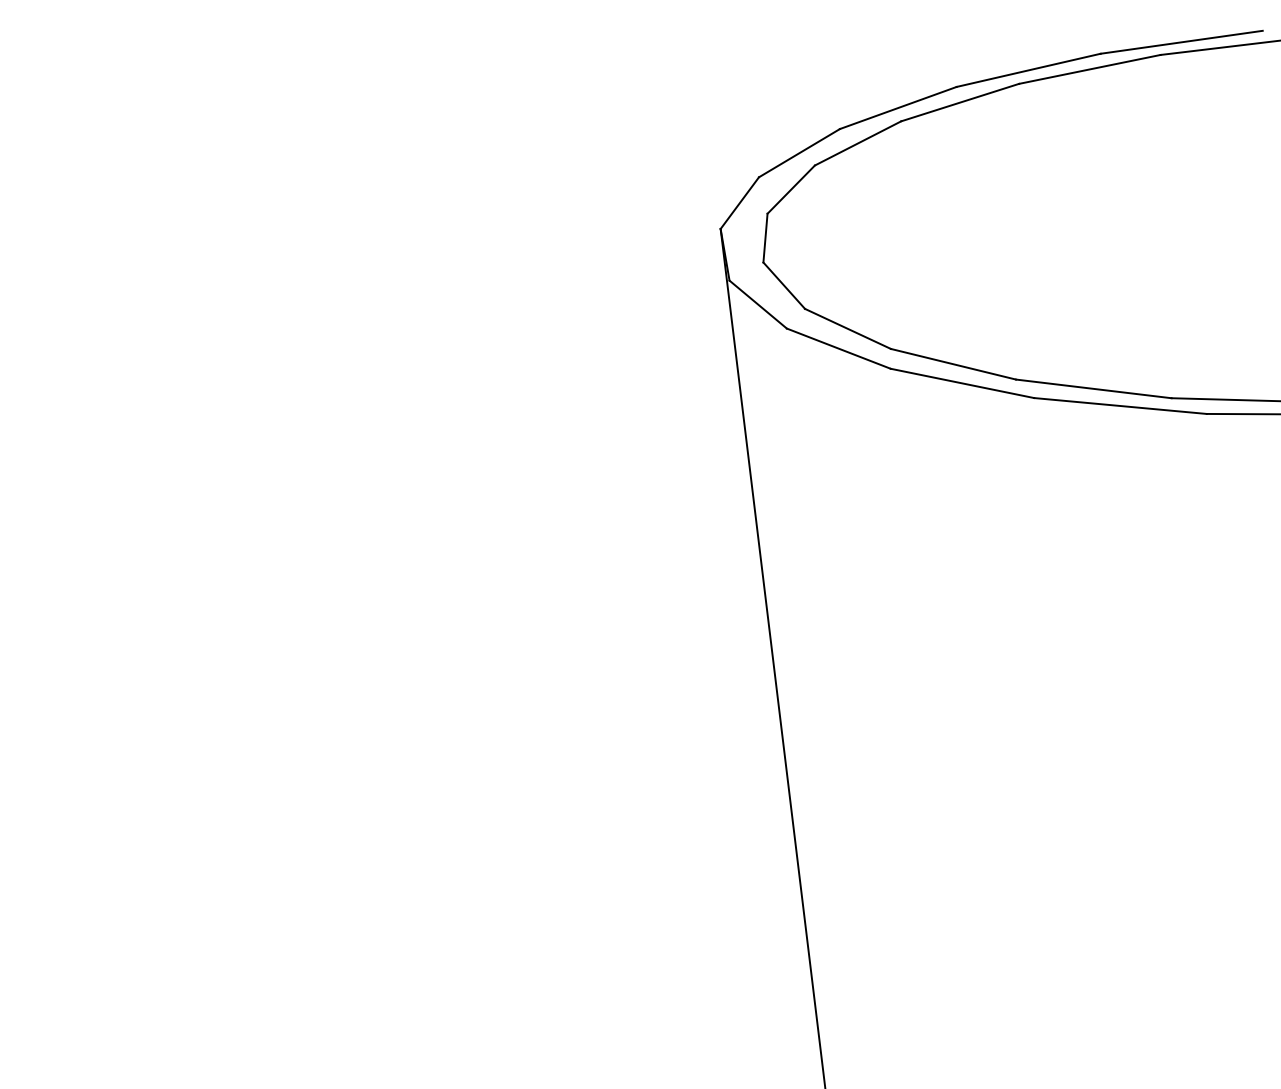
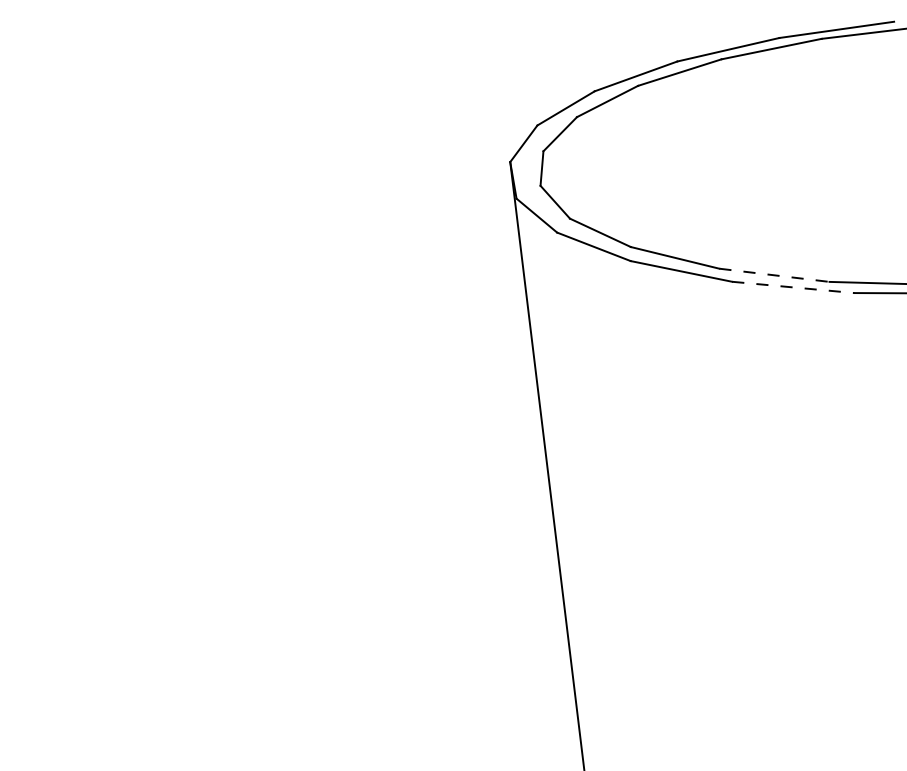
line: (1093, 389) -> (774, 275), solid -> dashed
line: (1120, 406) -> (793, 287), solid -> dashed

